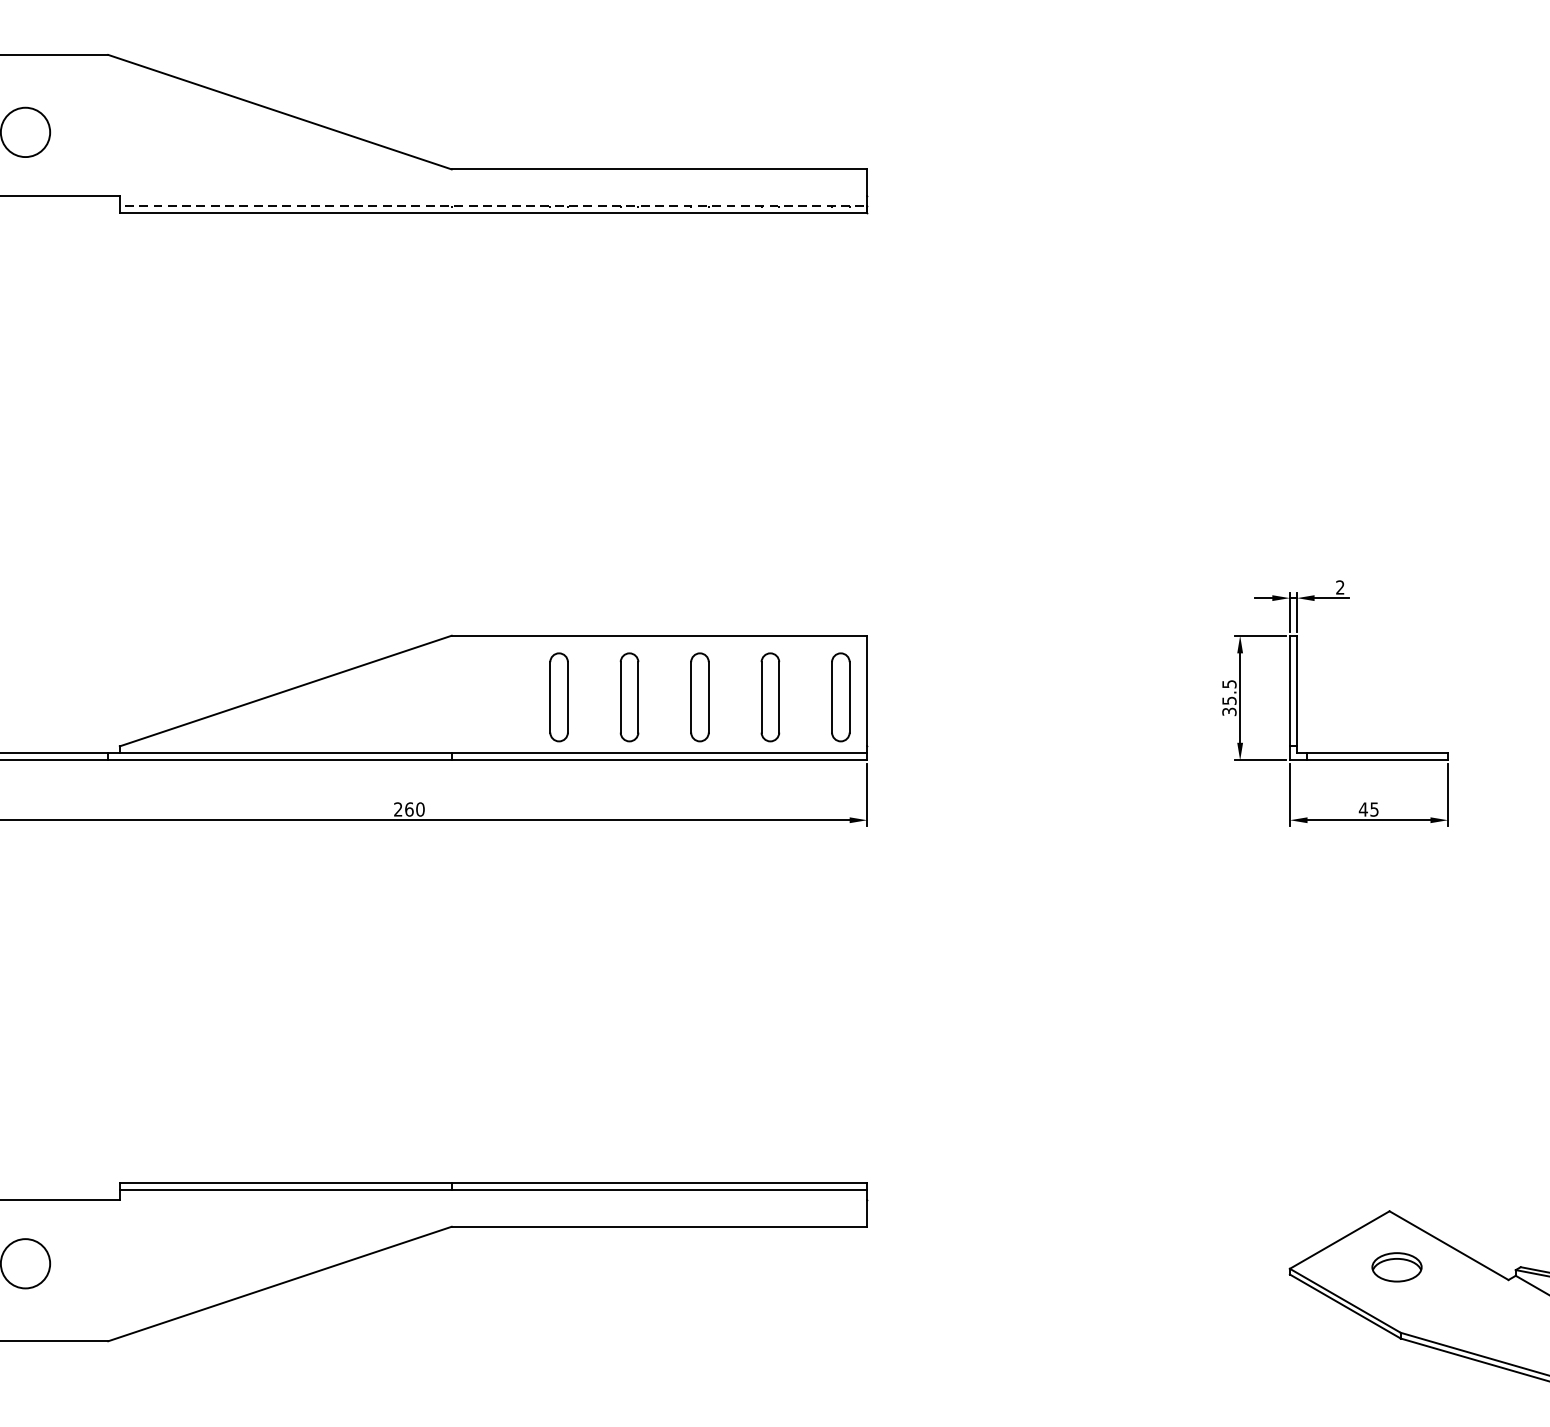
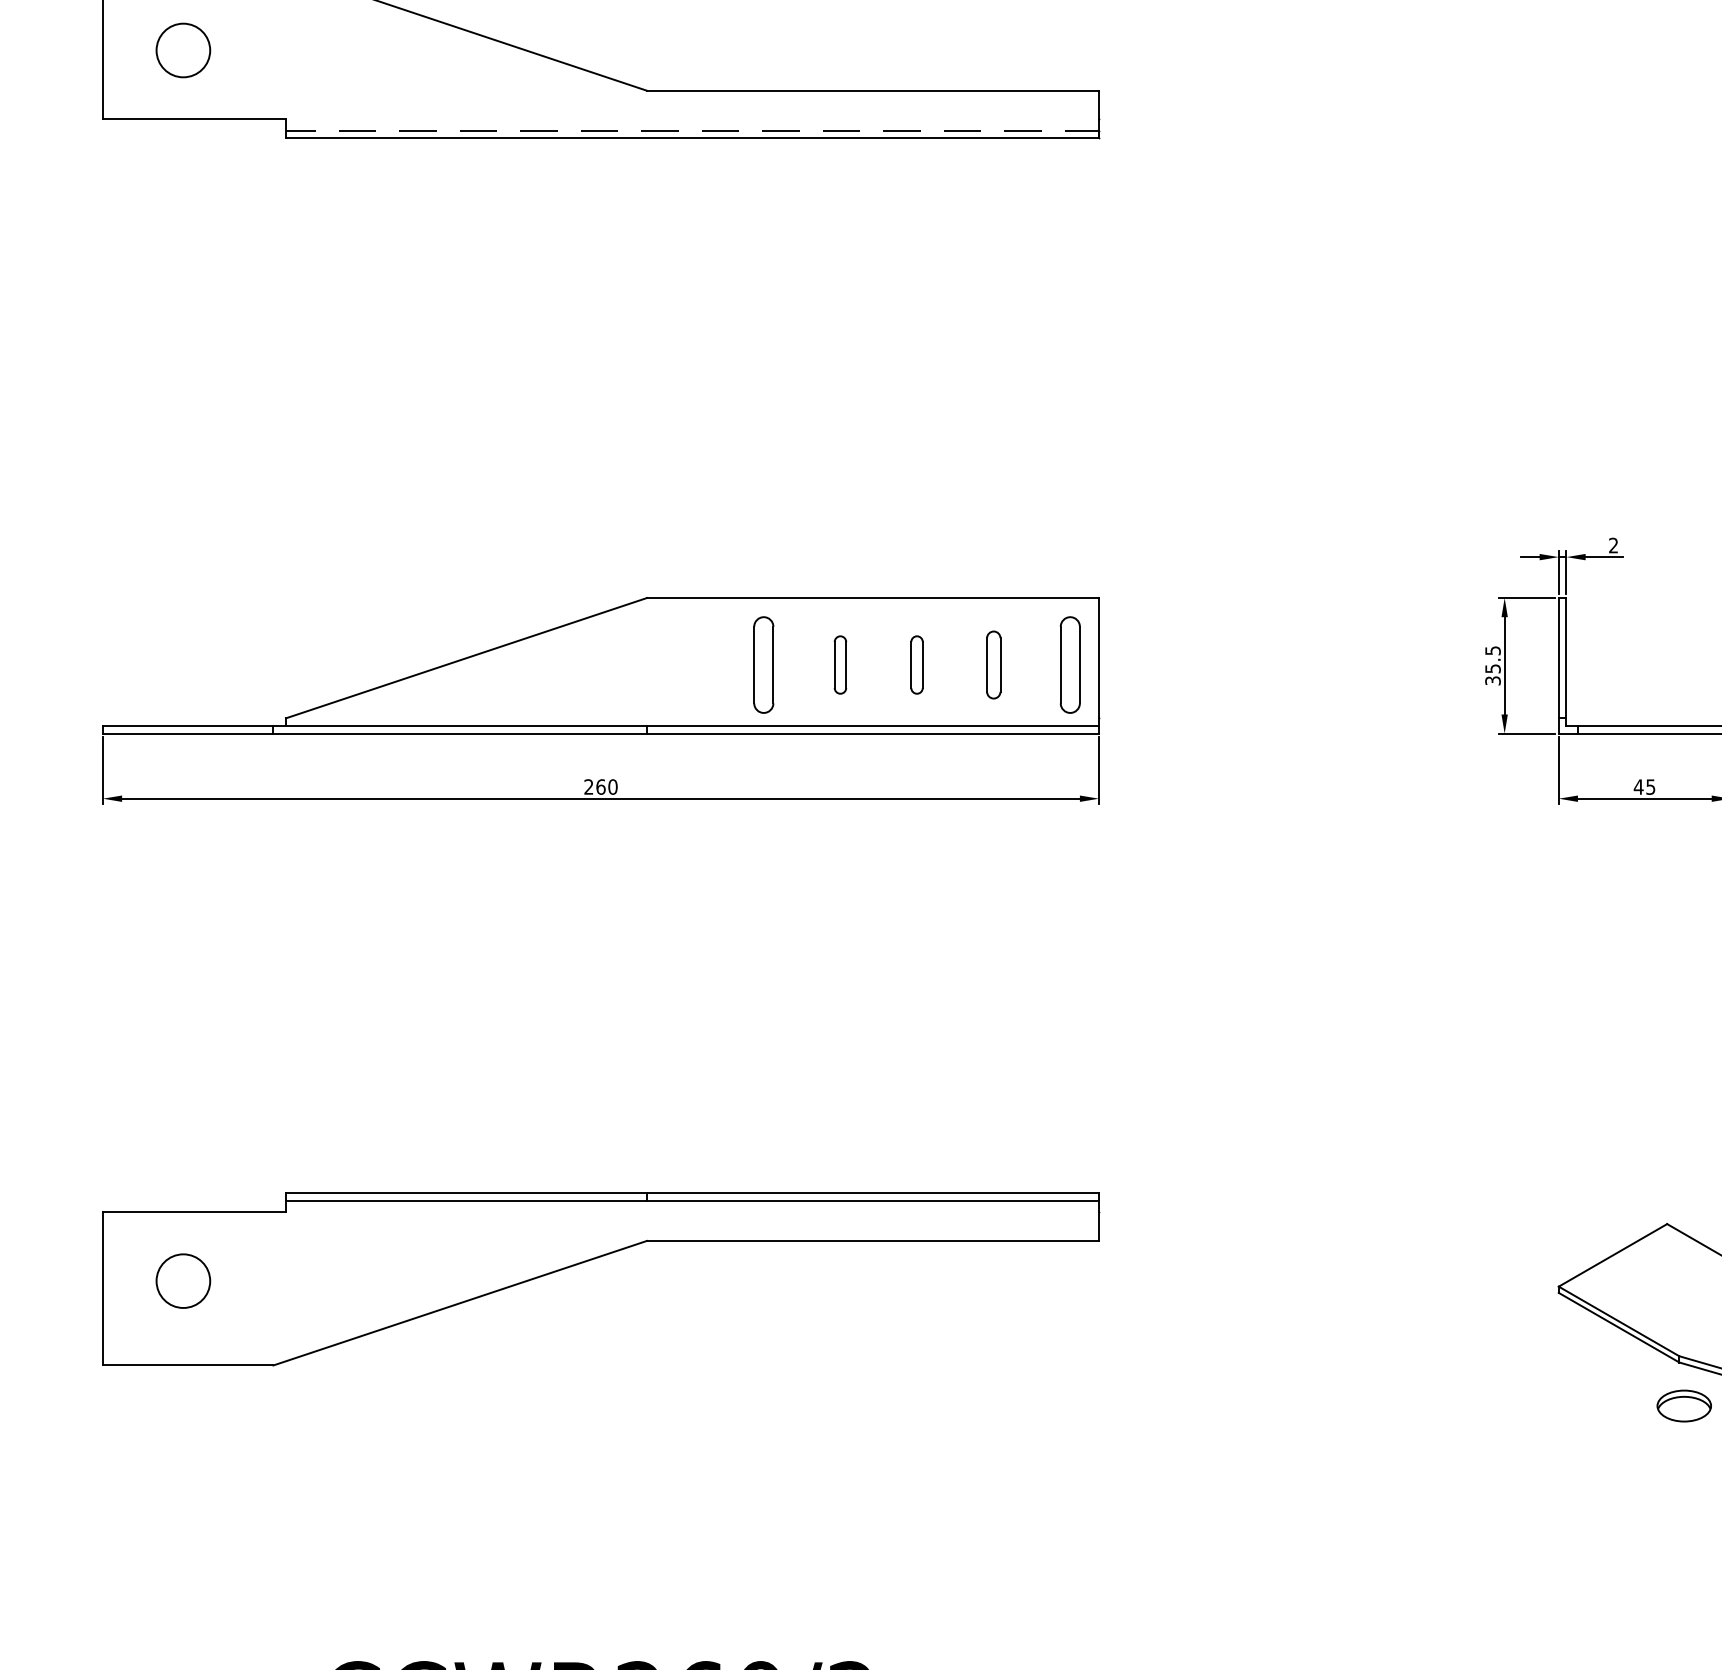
part: (629, 696) -> (840, 664), size x0.6
part: (699, 696) -> (916, 664), size x0.6
part: (770, 696) -> (993, 664), size x0.7
part: (1396, 1266) -> (1683, 1405), moved

